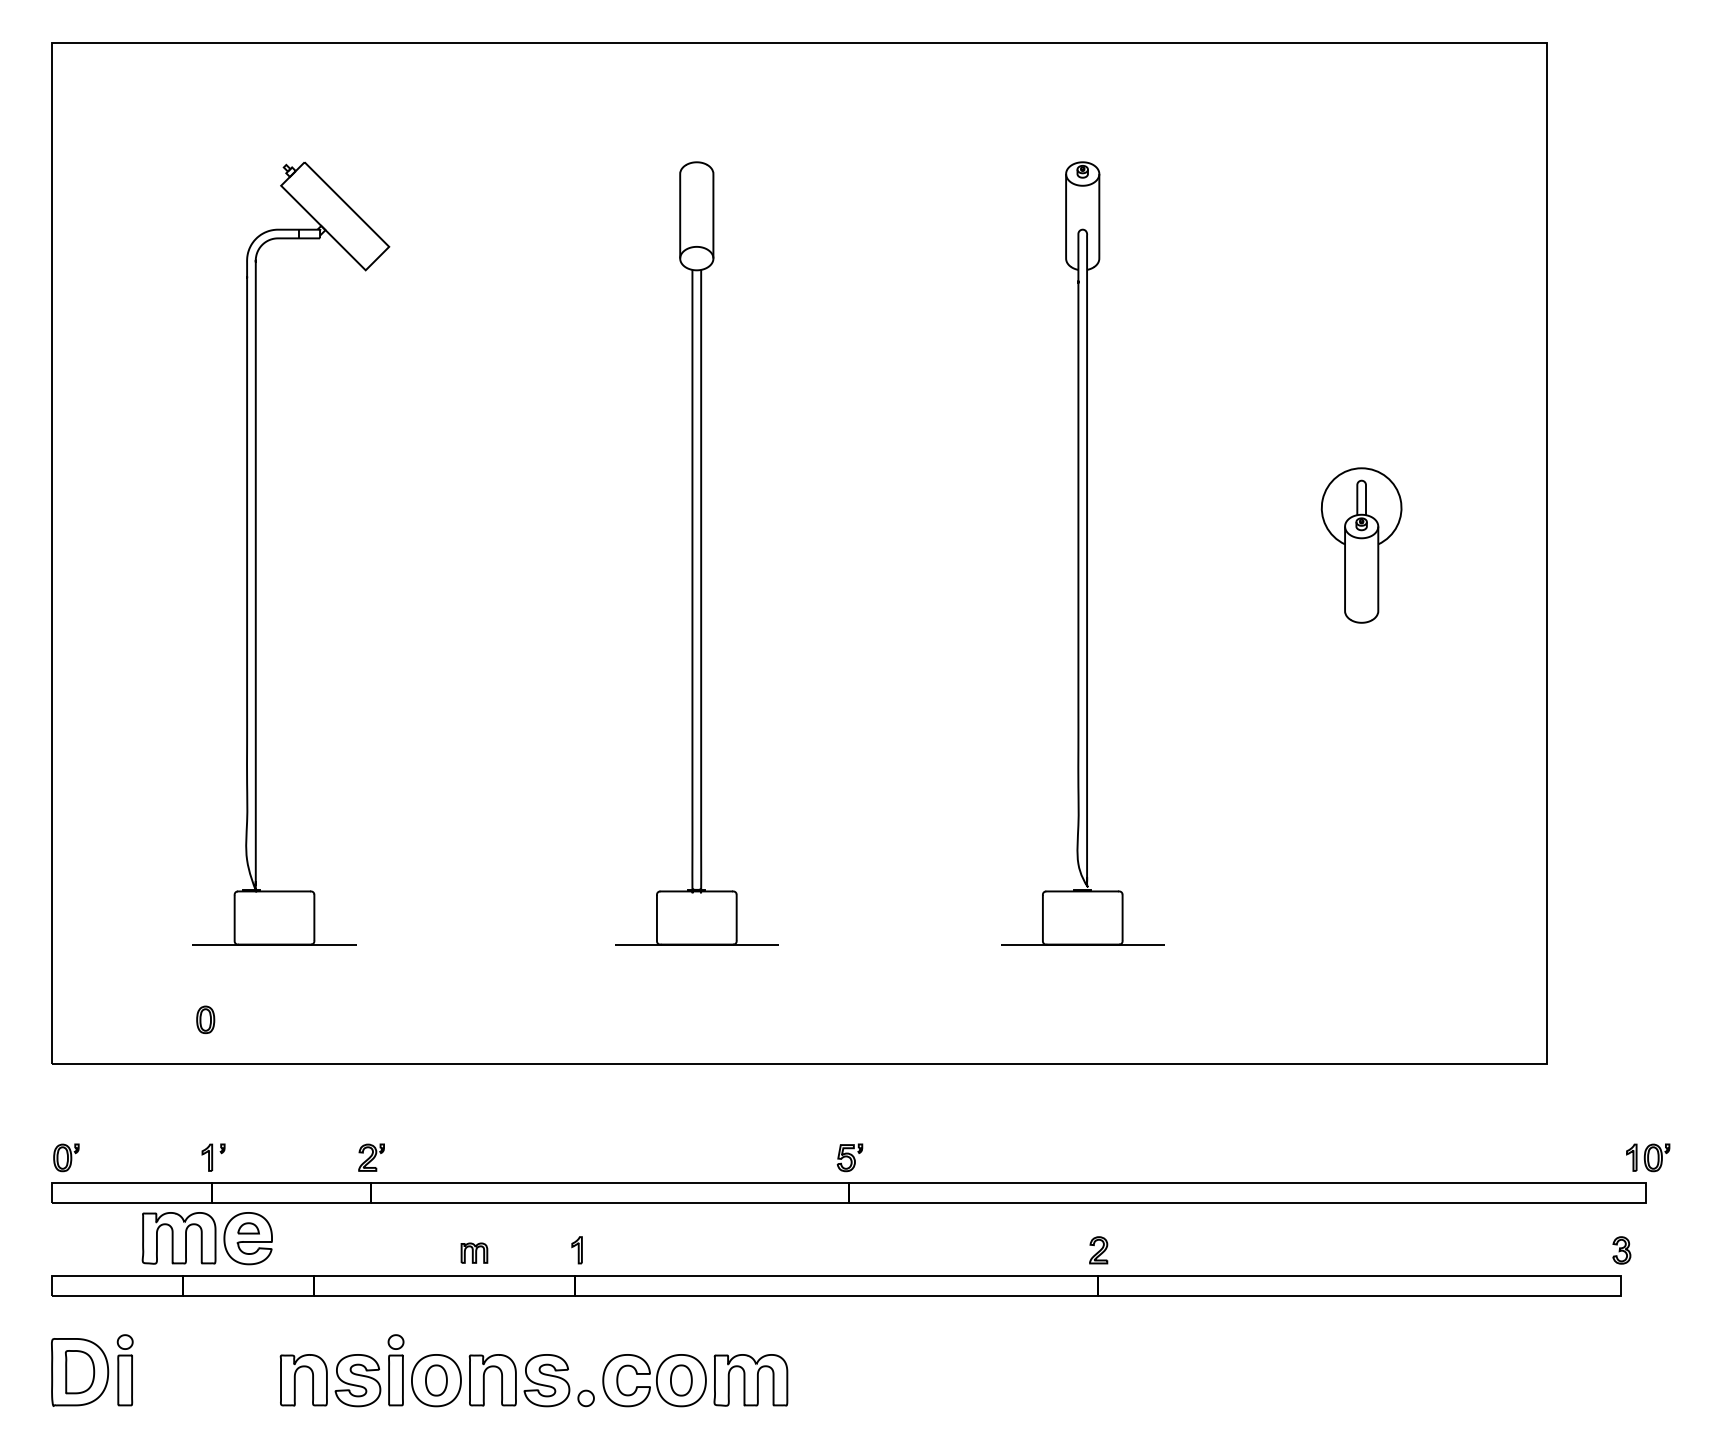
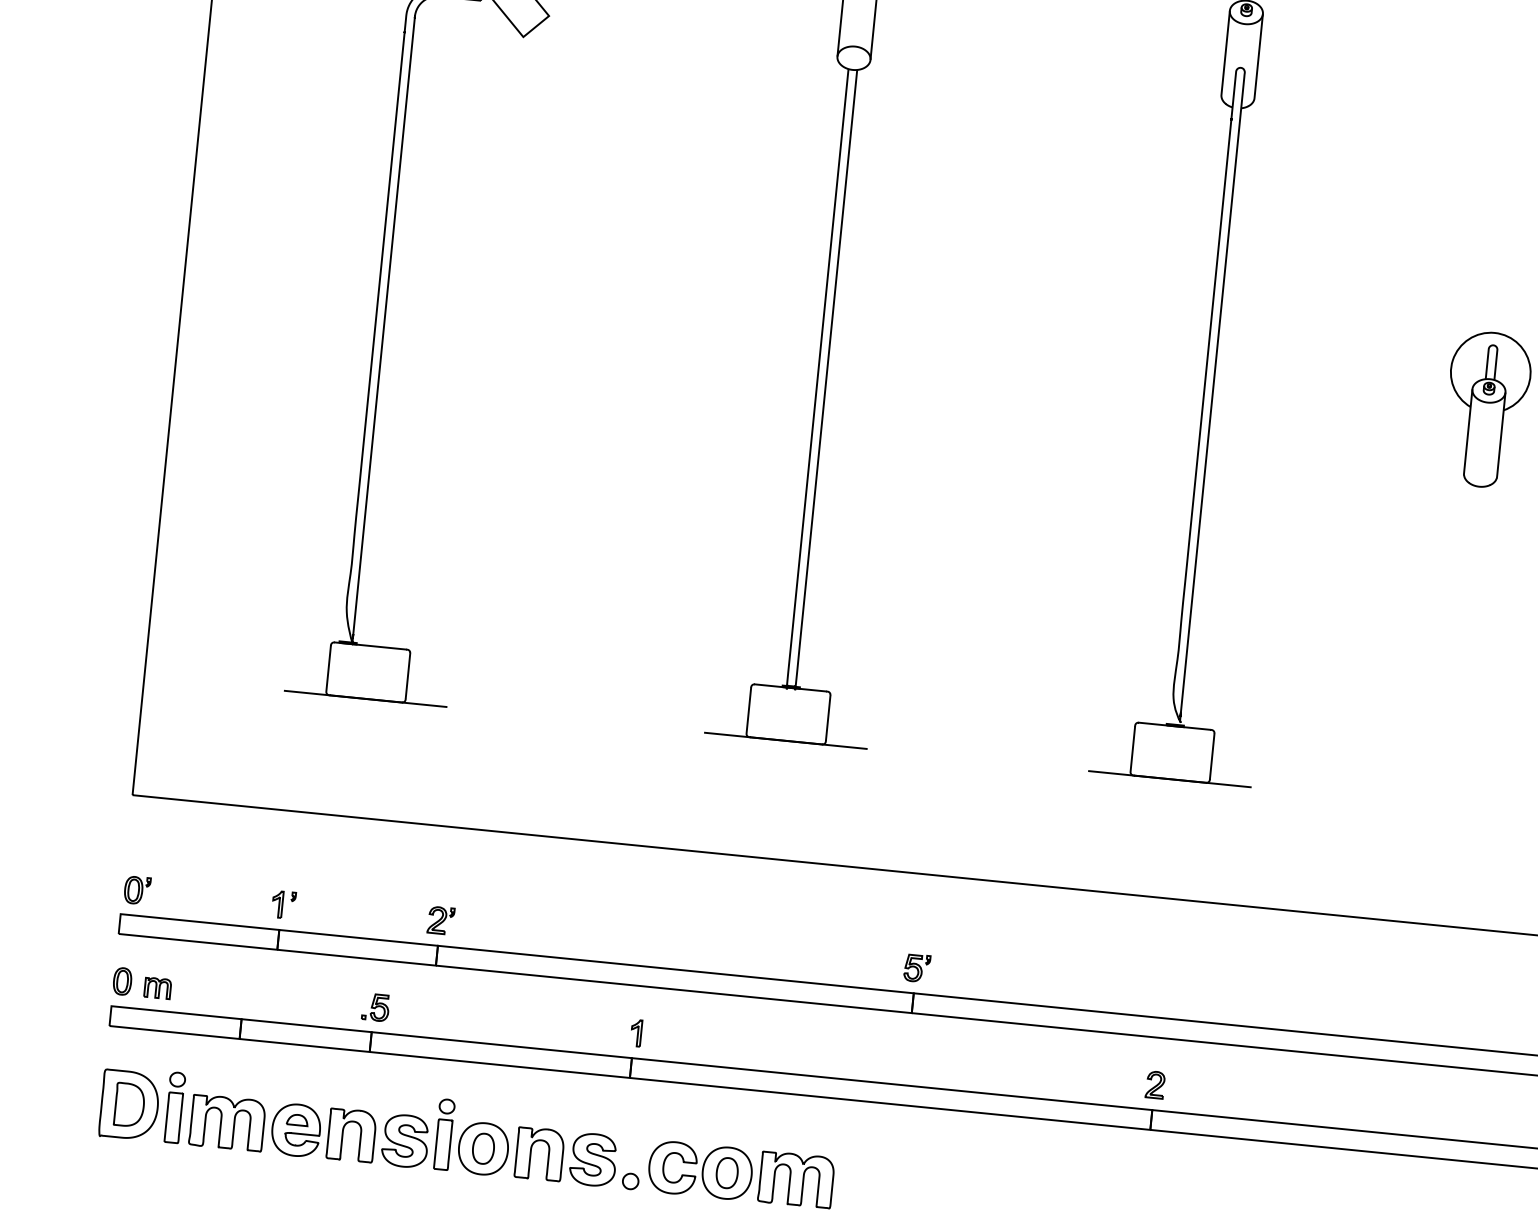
part: (205, 1019) -> (122, 981), moved
part: (206, 1238) -> (254, 1125), moved
part: (314, 1250) -> (375, 1007), added
part: (474, 1252) -> (157, 987), moved

